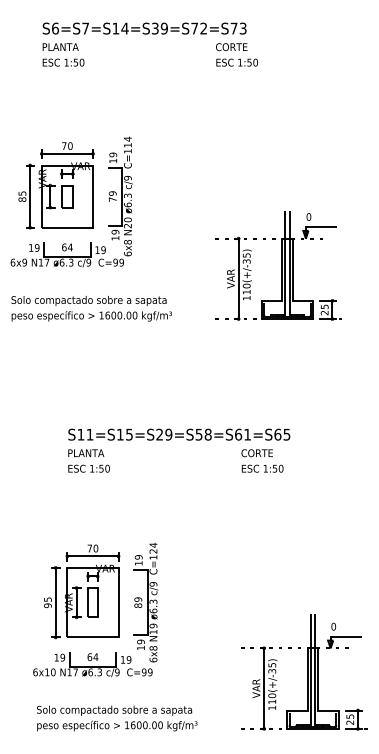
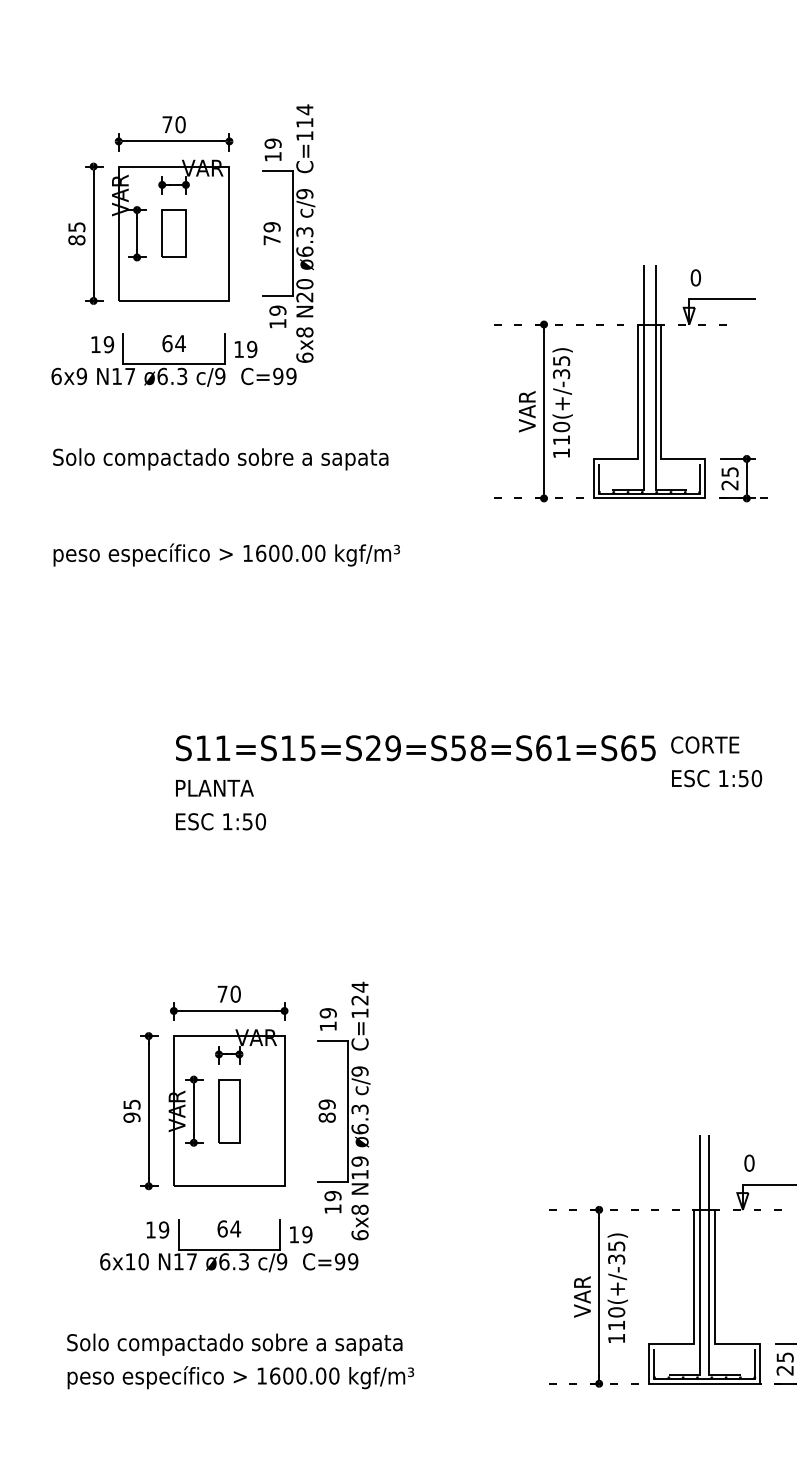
text: (91, 316) -> (226, 555), moved
text: (262, 460) -> (716, 760), moved
text: (117, 718) -> (241, 1361), moved

